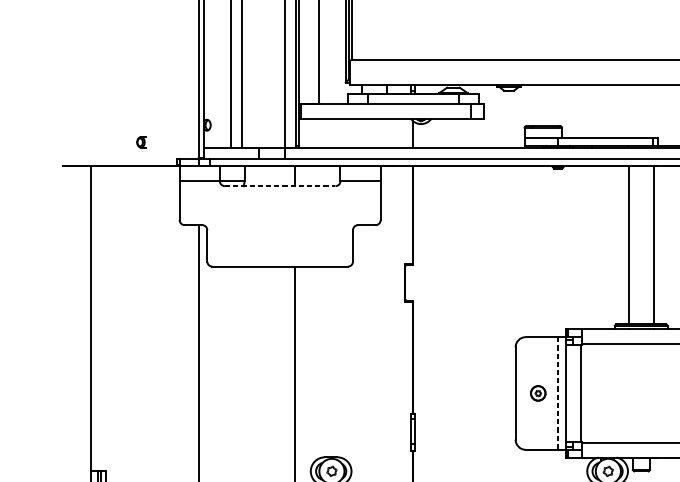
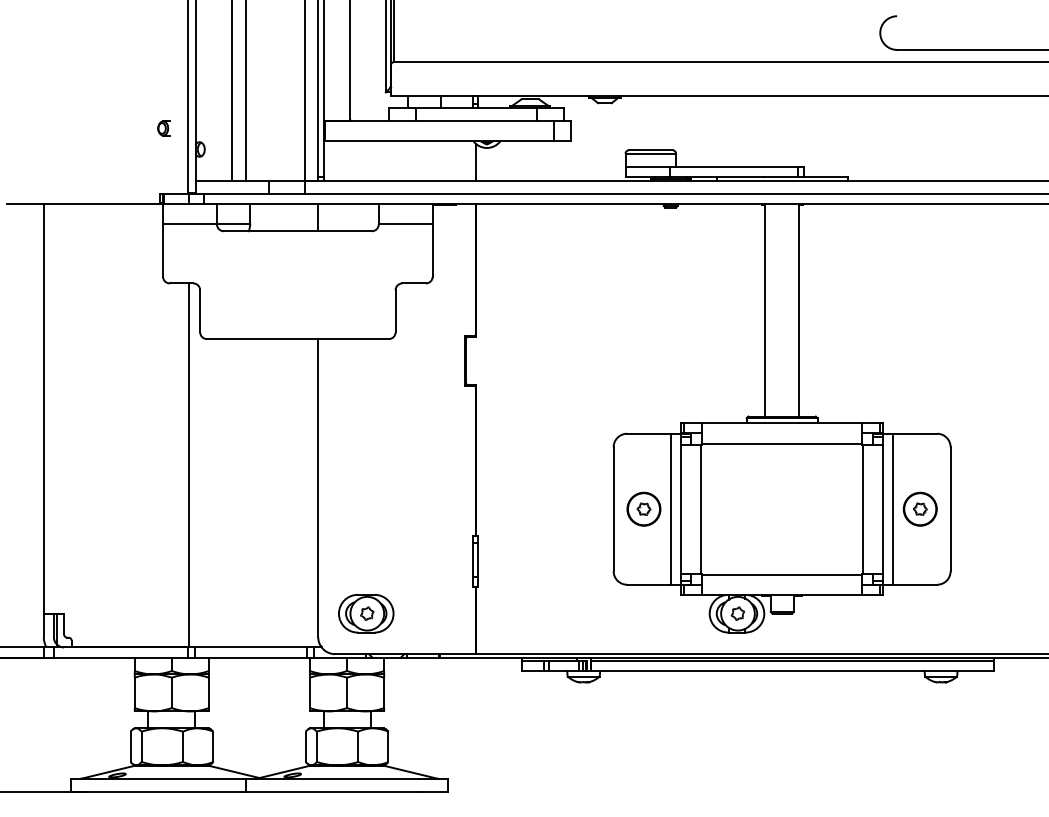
part: (141, 142) -> (163, 128), moved
line: (280, 186) -> (298, 231), dashed -> solid
part: (537, 392) -> (643, 508), size x1.67
line: (558, 393) -> (670, 509), dashed -> solid

